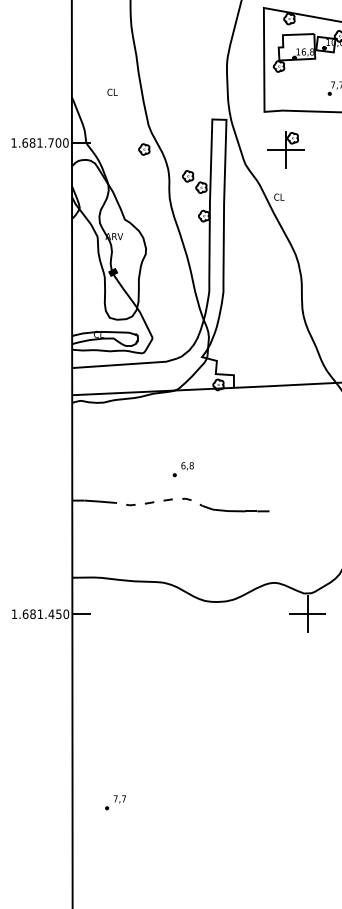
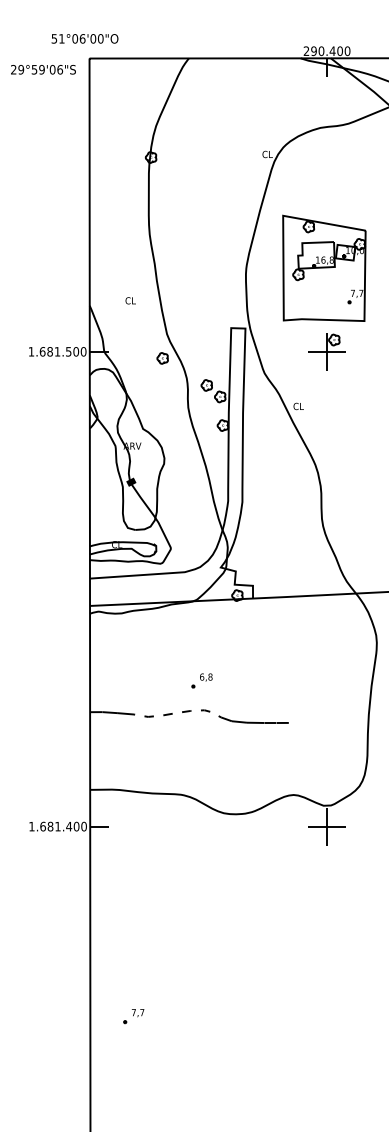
text: (50, 142) -> (68, 351), 1.681.700 -> 1.681.500
part: (285, 149) -> (326, 351), moved
text: (58, 614) -> (76, 826), 1.681.450 -> 1.681.400

